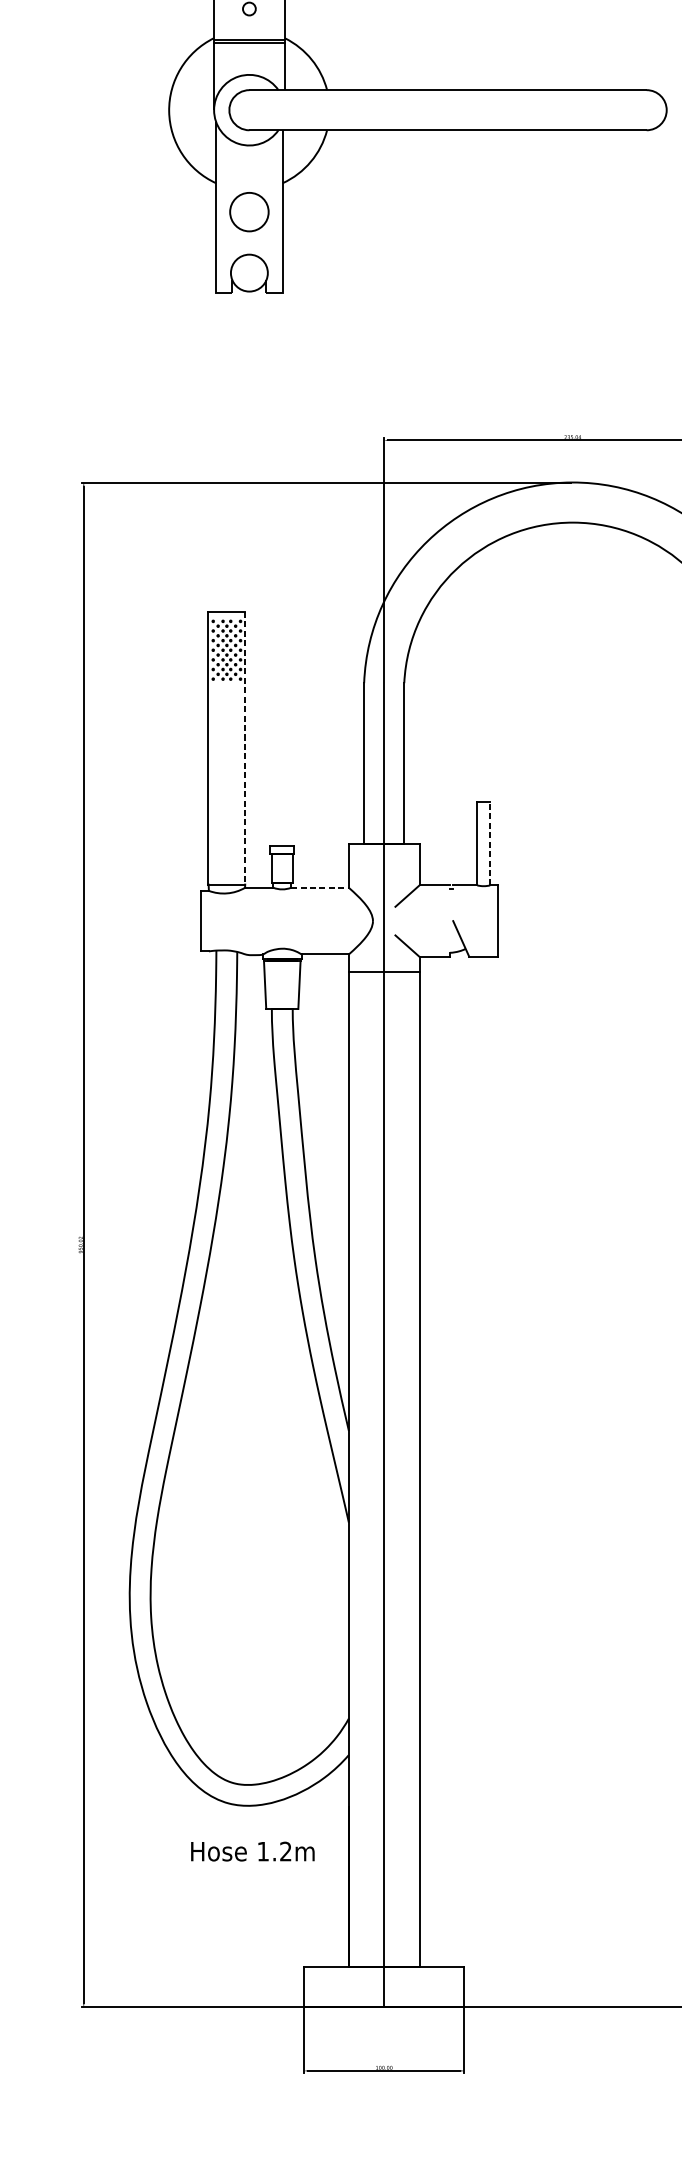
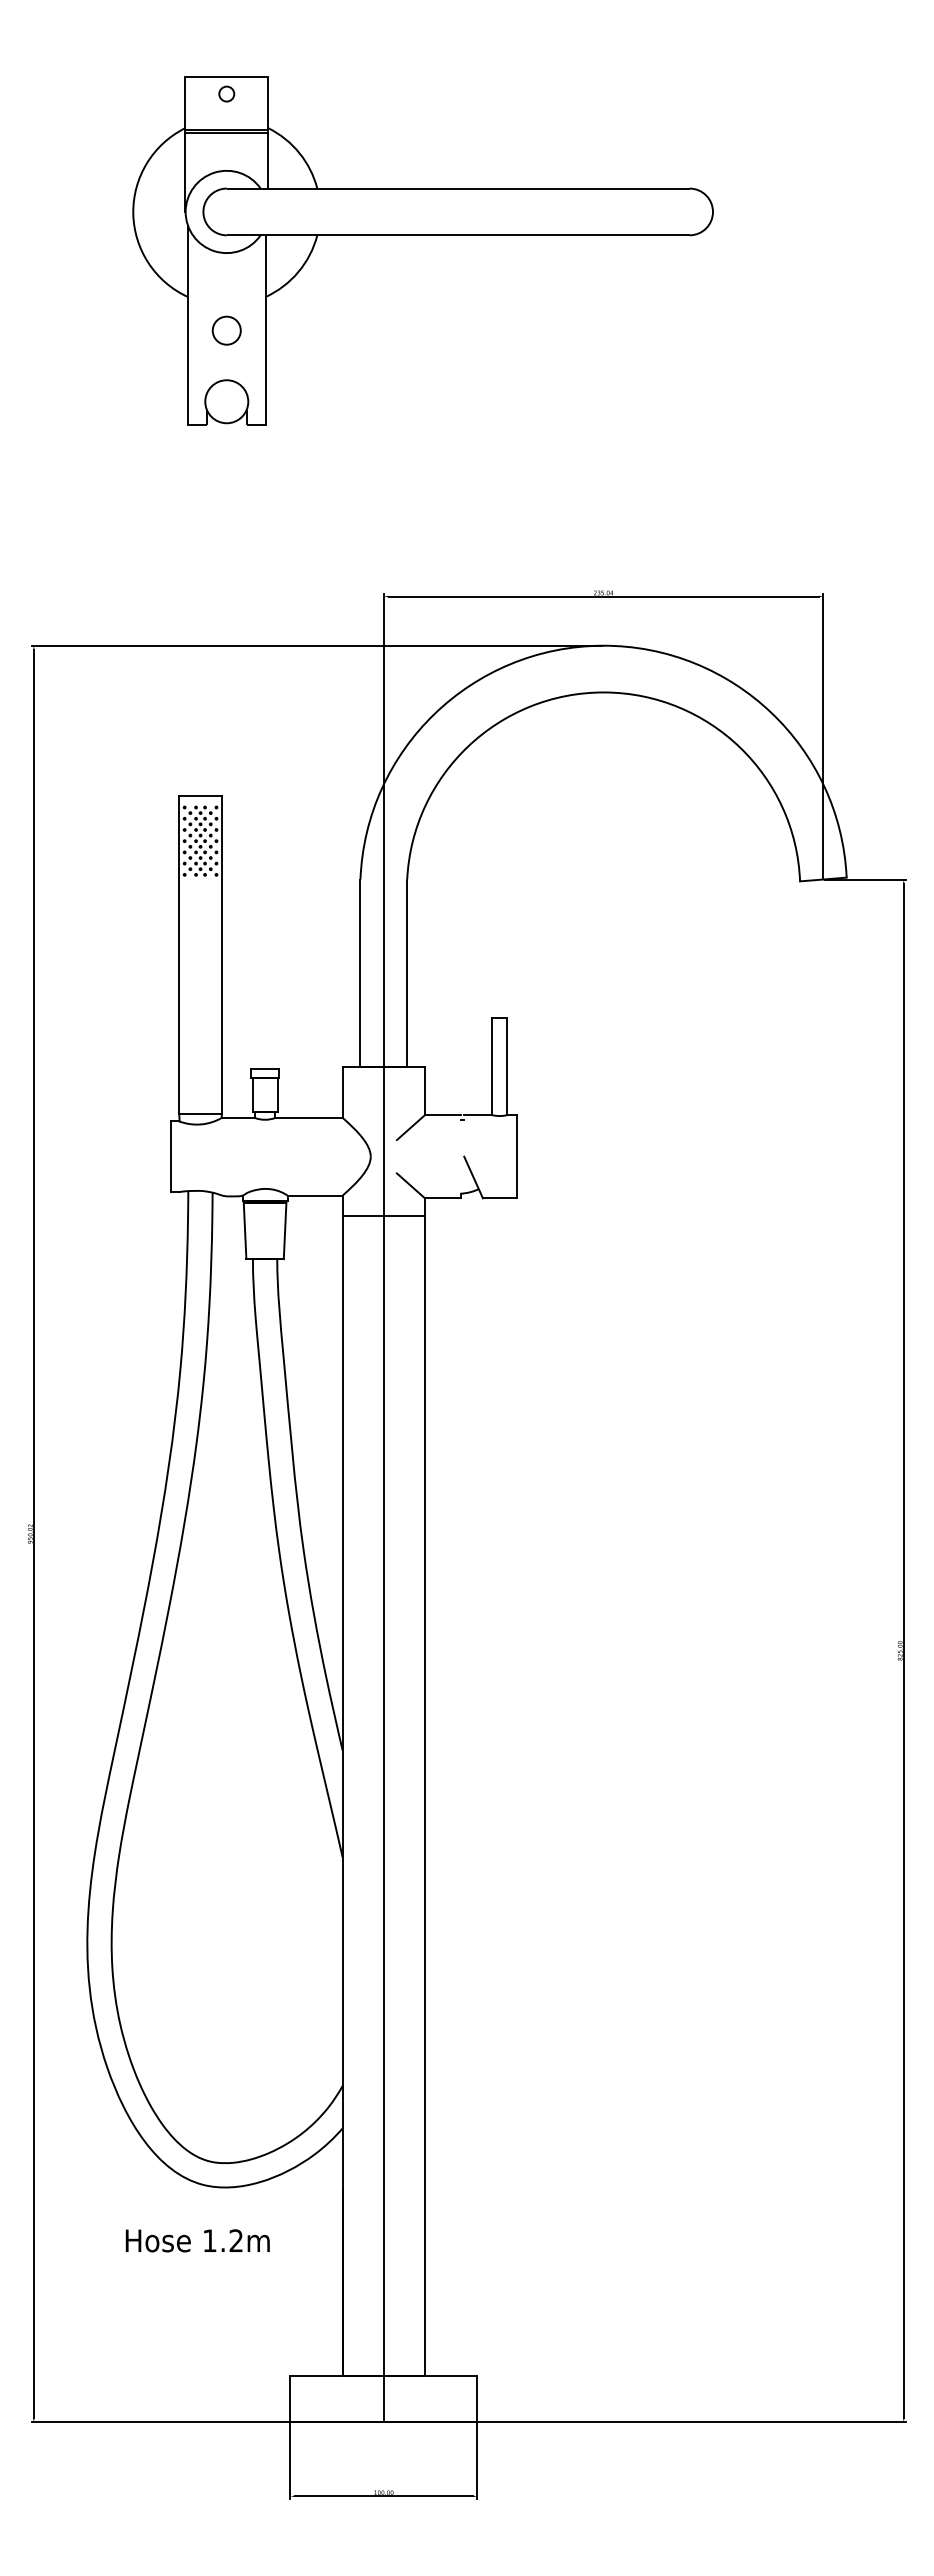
circle: (249, 211) -> (226, 330), size x0.62
line: (245, 748) -> (222, 955), dashed -> solid
line: (490, 843) -> (507, 1066), dashed -> solid
line: (320, 887) -> (309, 1117), dashed -> solid
text: (252, 1851) -> (197, 2240), moved

